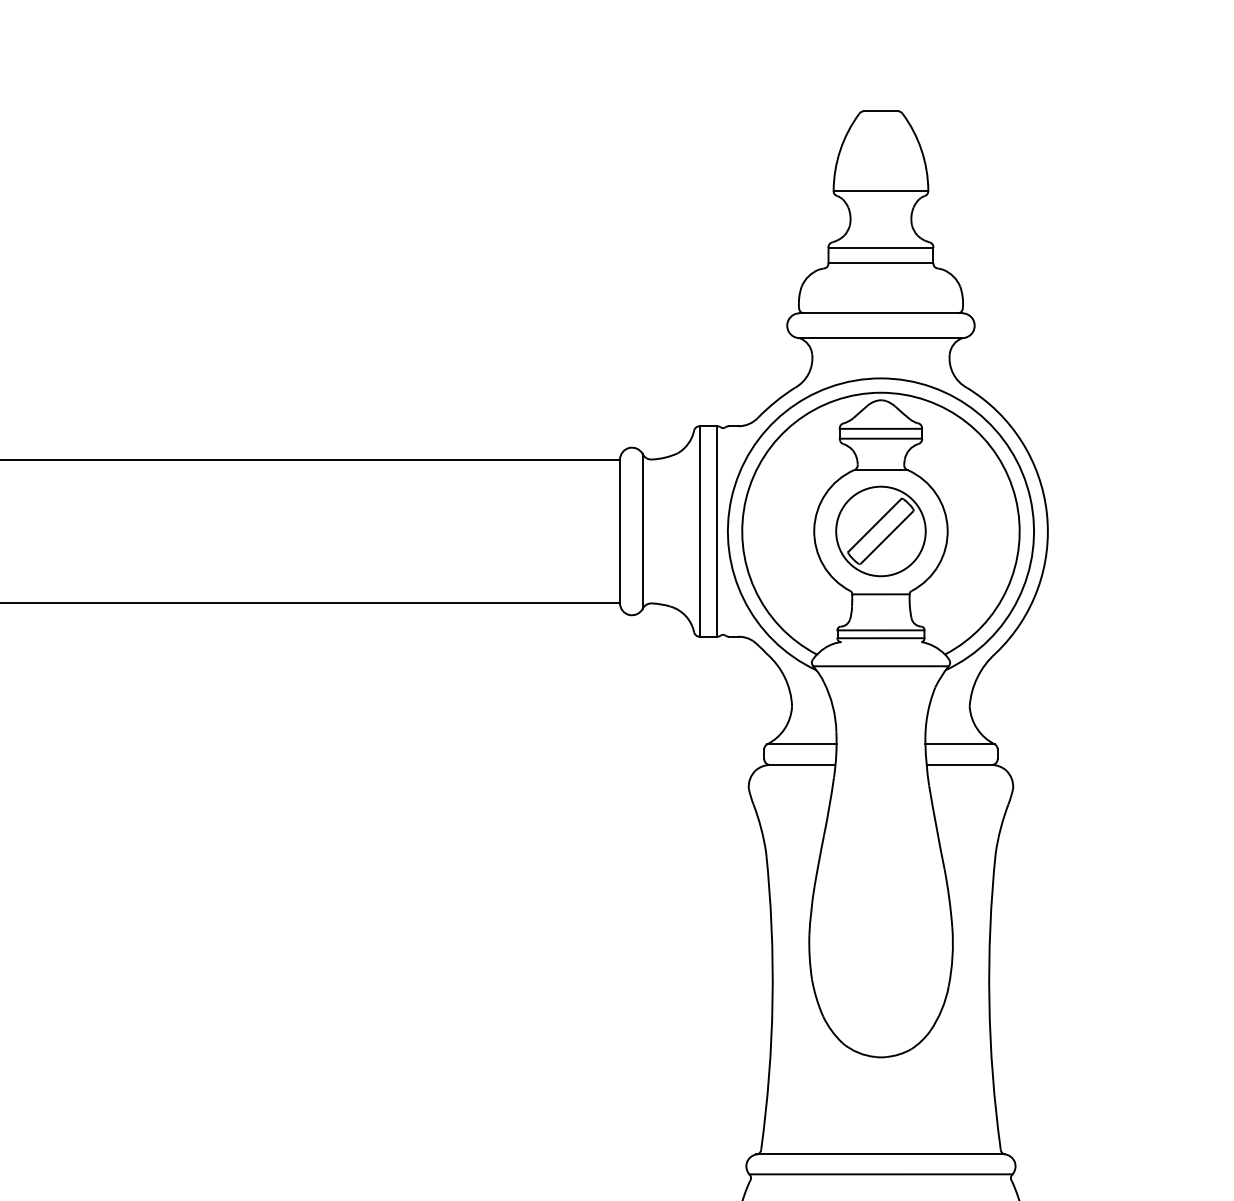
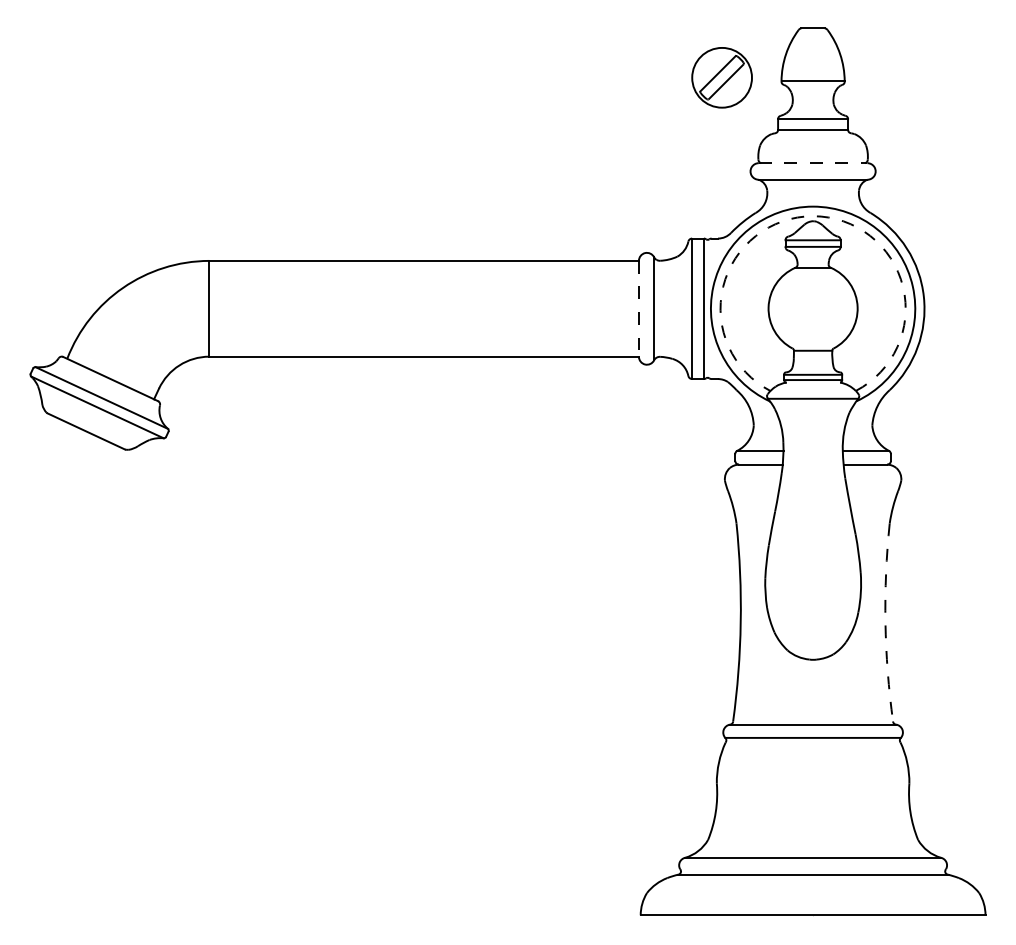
line: (881, 313) -> (813, 163), solid -> dashed
arc: (881, 393) -> (813, 216), solid -> dashed
line: (619, 531) -> (638, 308), solid -> dashed
part: (880, 531) -> (721, 77), moved
arc: (989, 1001) -> (885, 622), solid -> dashed

